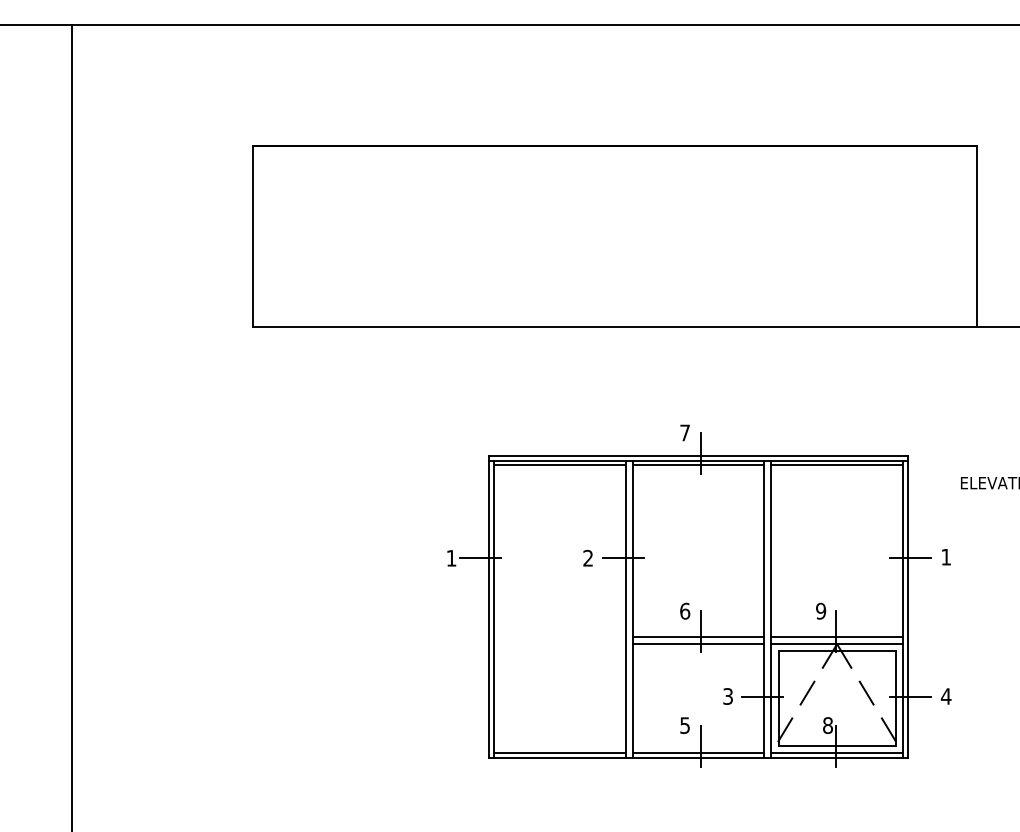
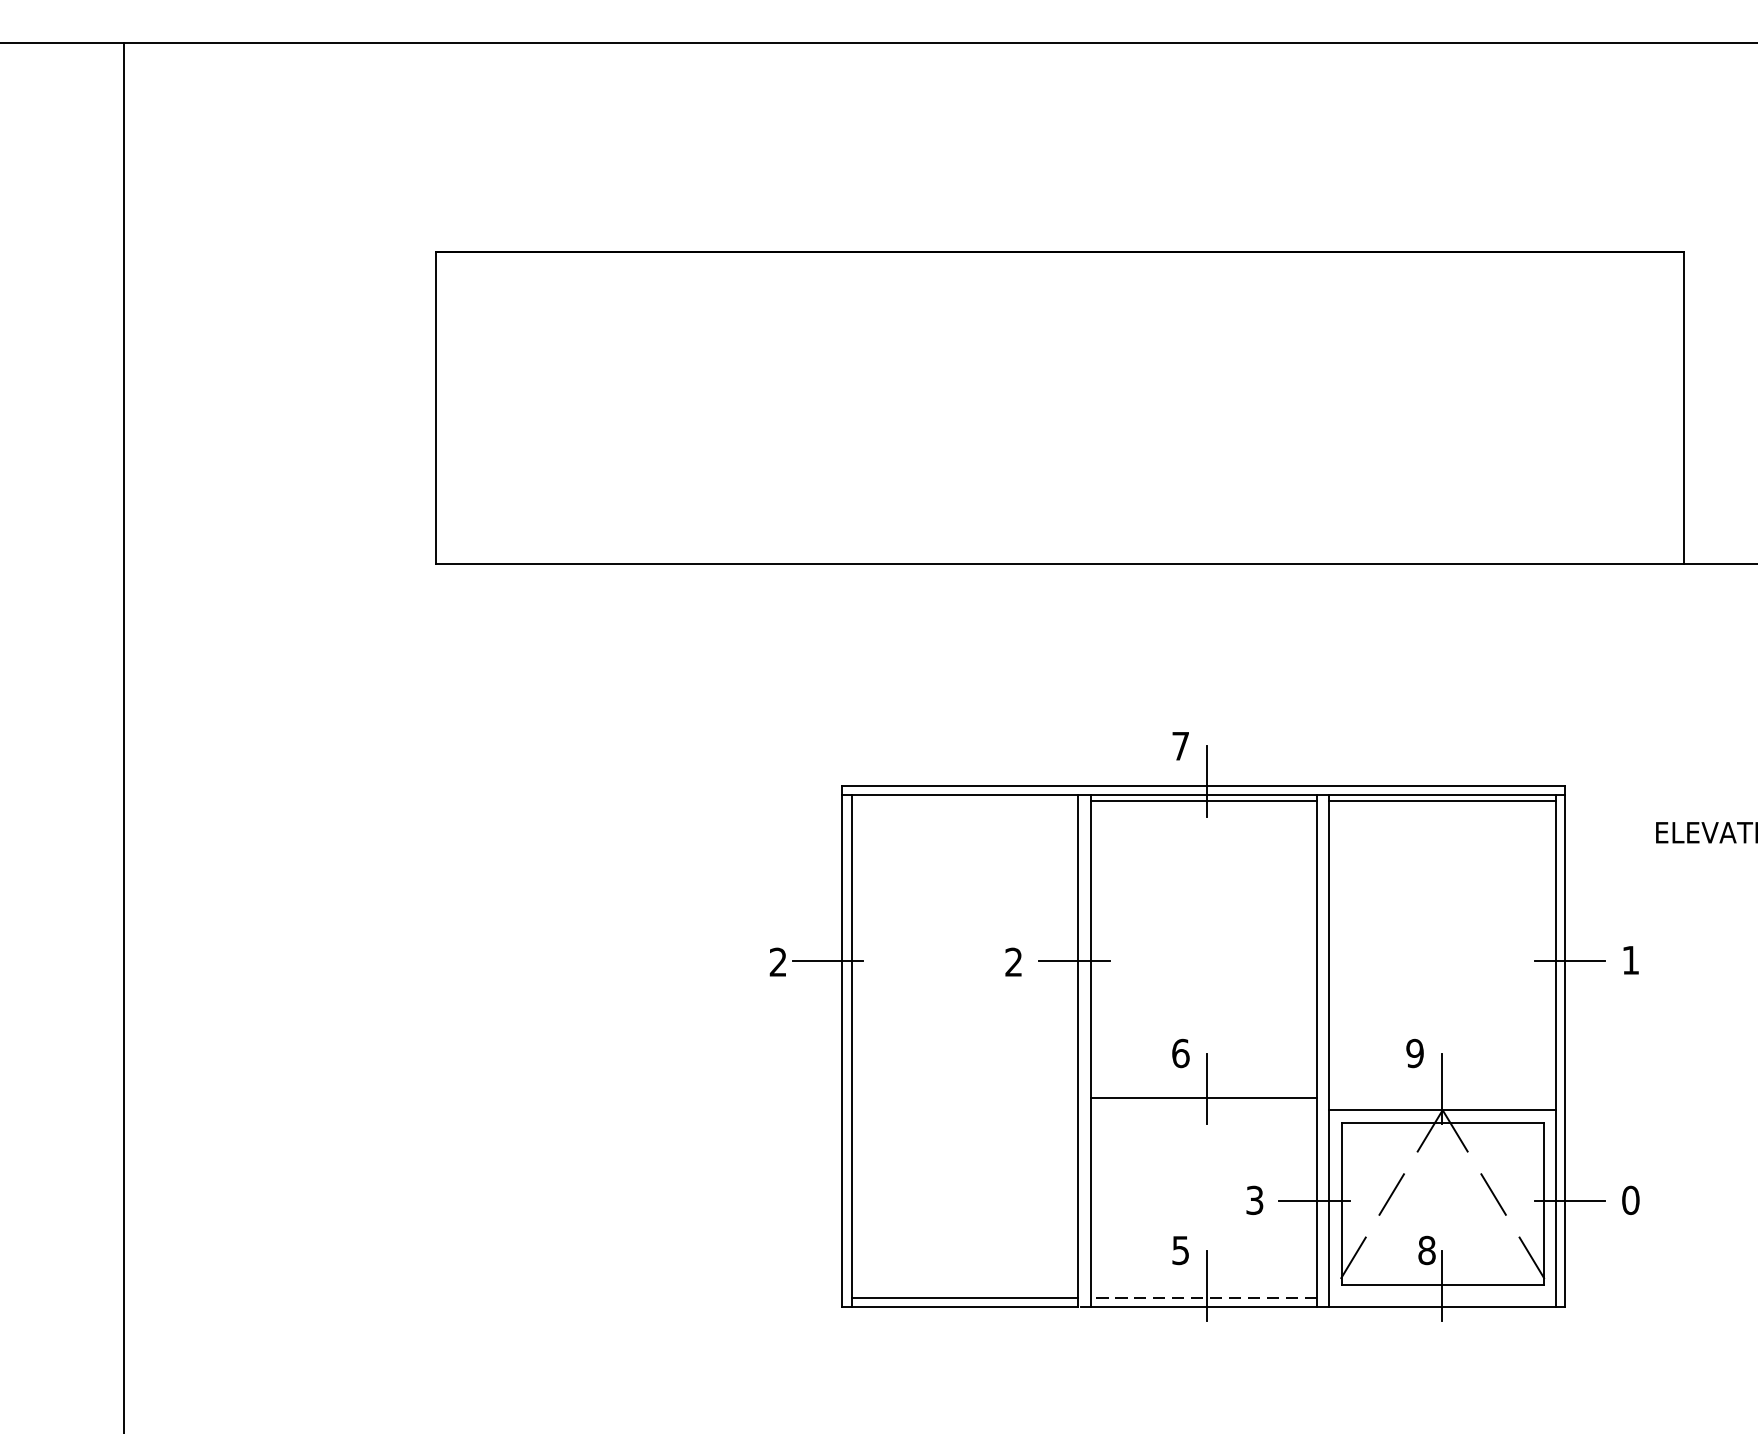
line: (559, 465) -> (964, 802), removed
text: (451, 557) -> (778, 960), 1 -> 2
line: (836, 636) -> (1441, 1096), removed
line: (698, 644) -> (1203, 1110), removed
text: (945, 696) -> (1629, 1200), 4 -> 0
line: (698, 752) -> (1203, 1296), solid -> dashed
line: (836, 752) -> (1441, 1296), removed

